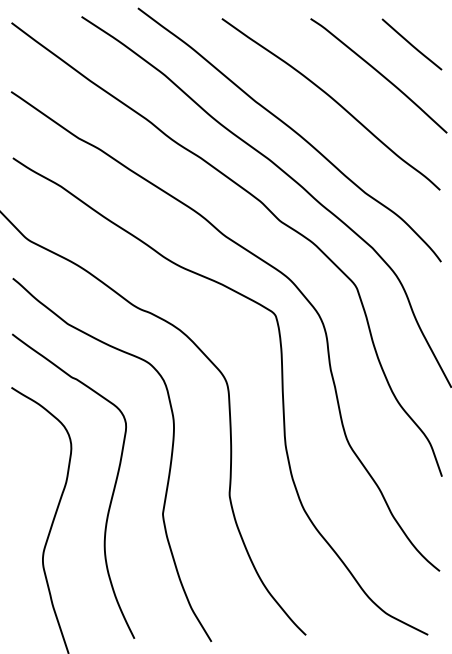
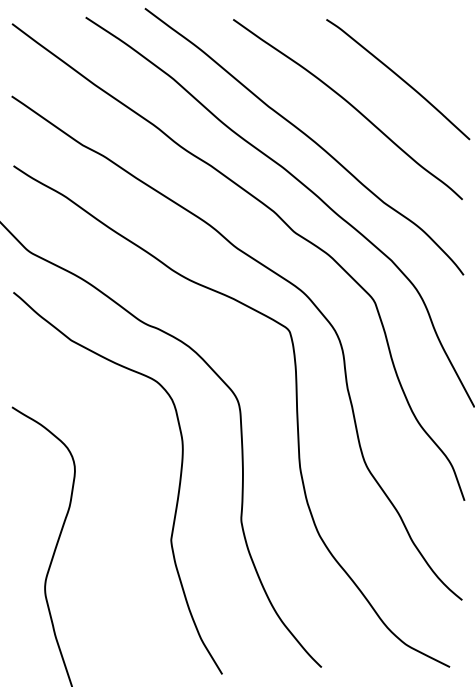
line: (411, 44) -> (432, 46), removed
curve: (111, 495) -> (117, 520), removed

